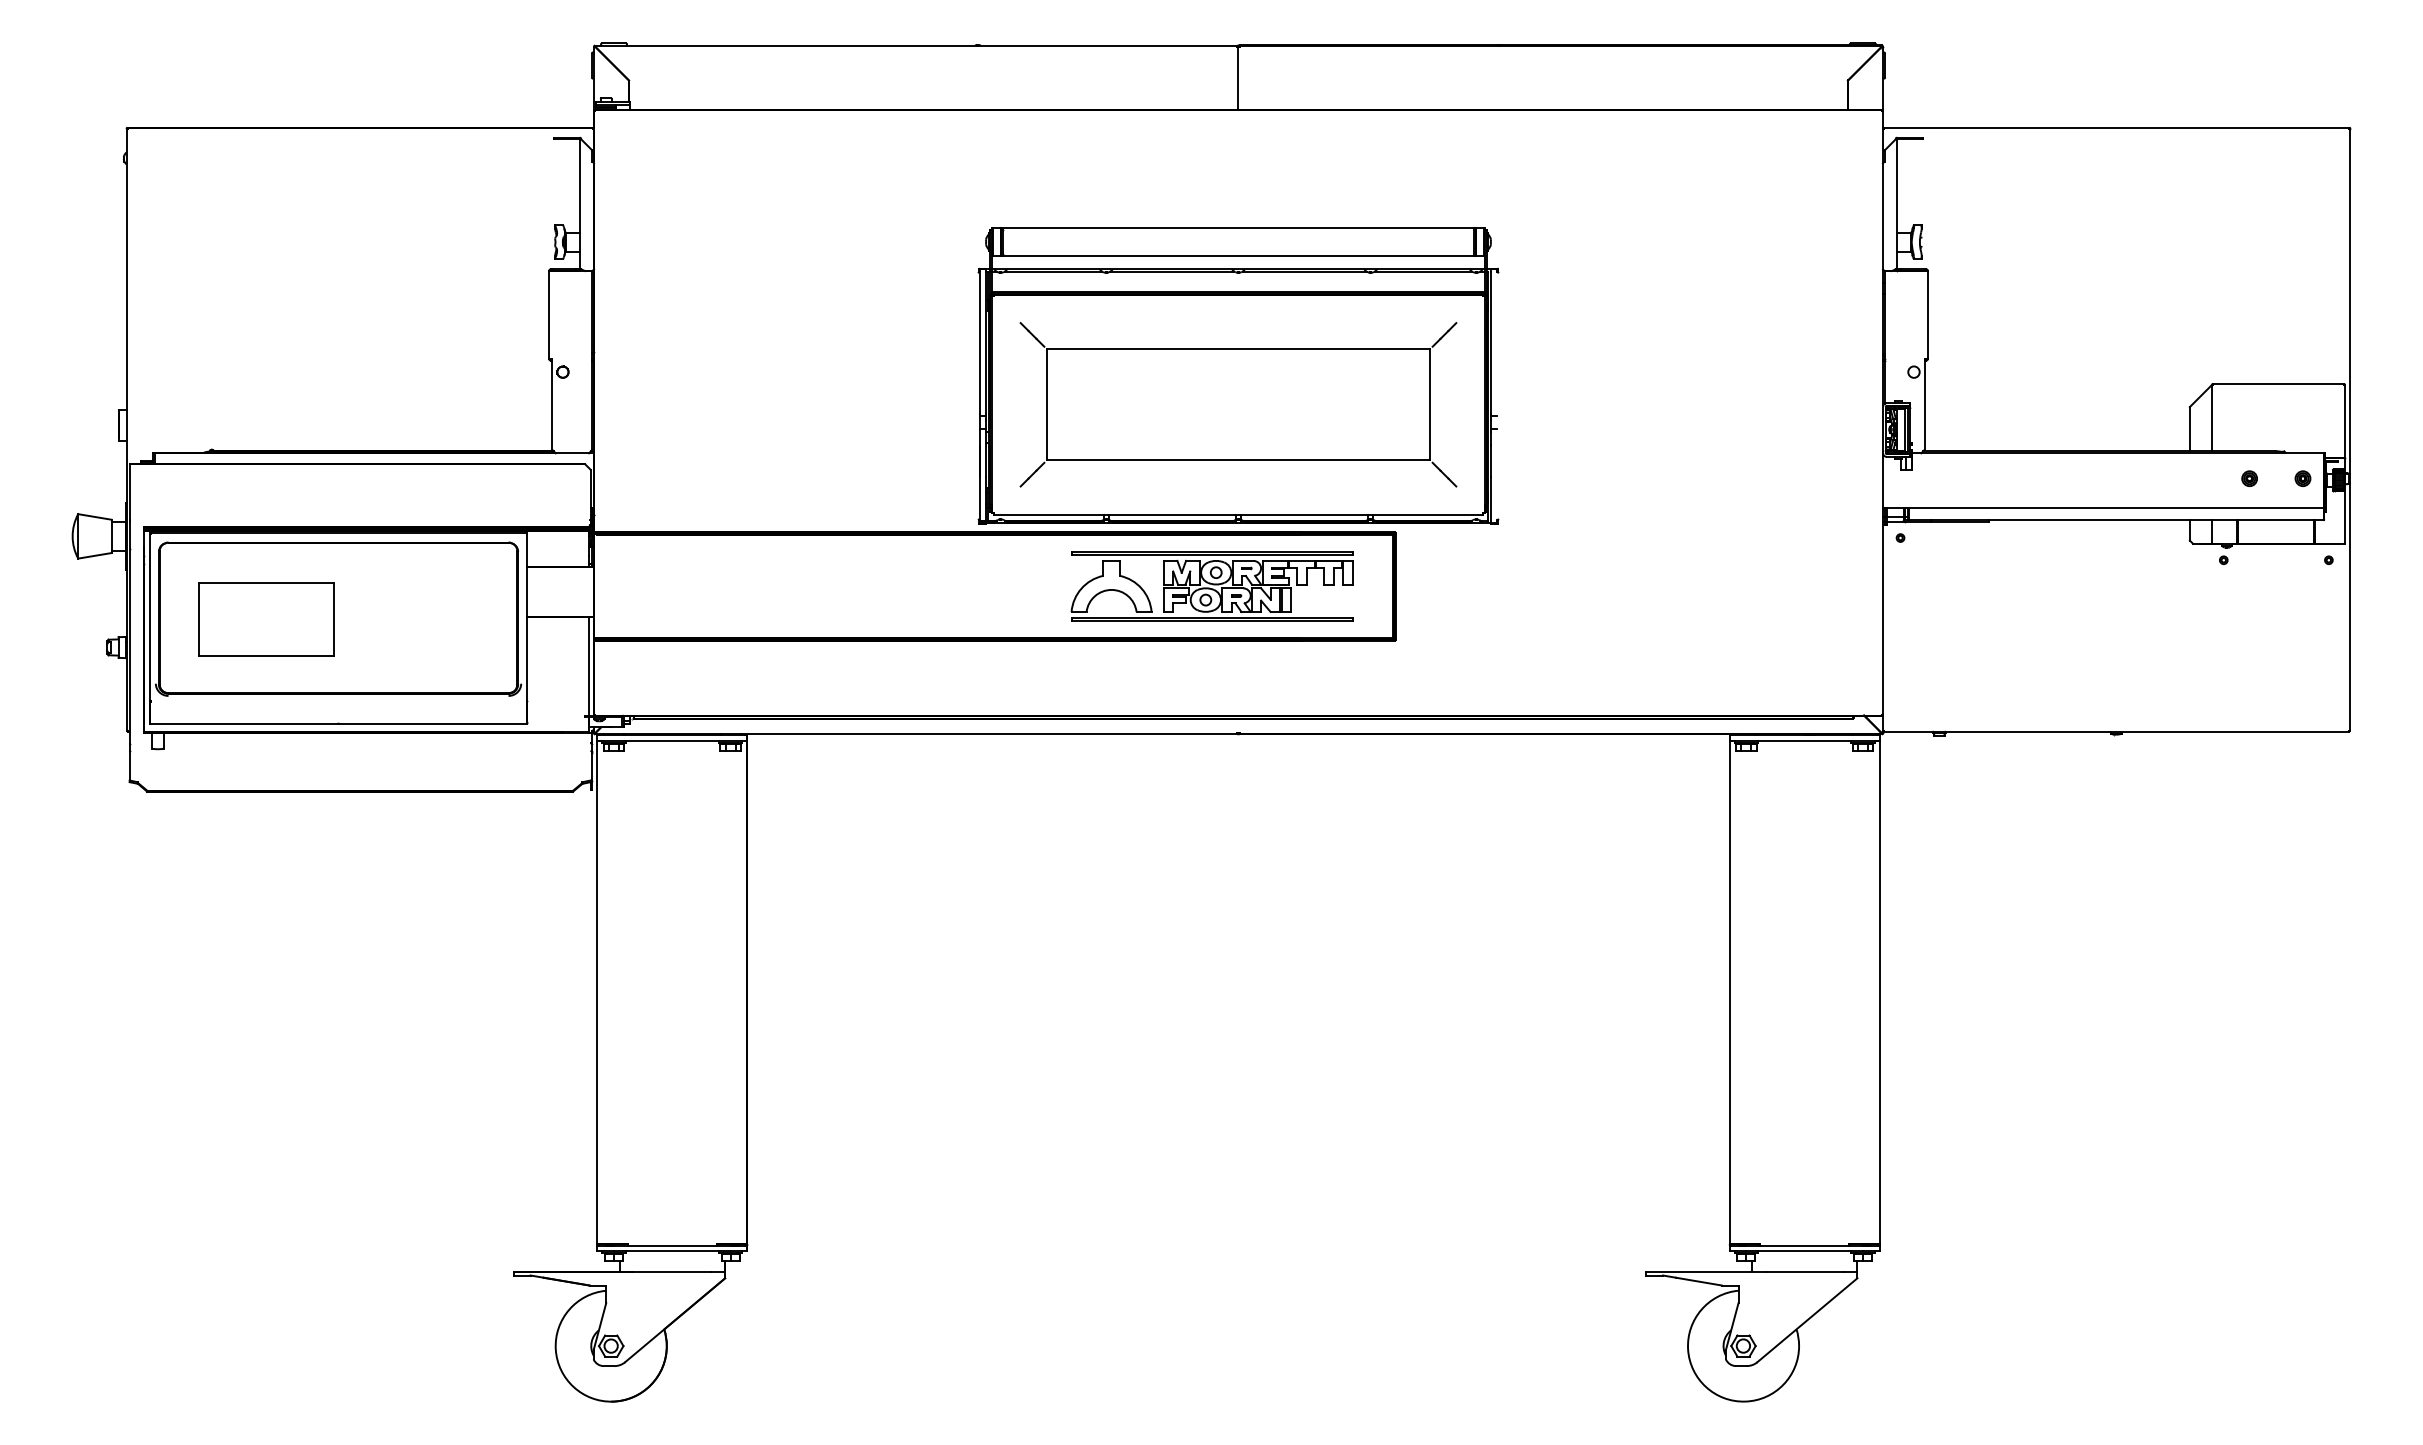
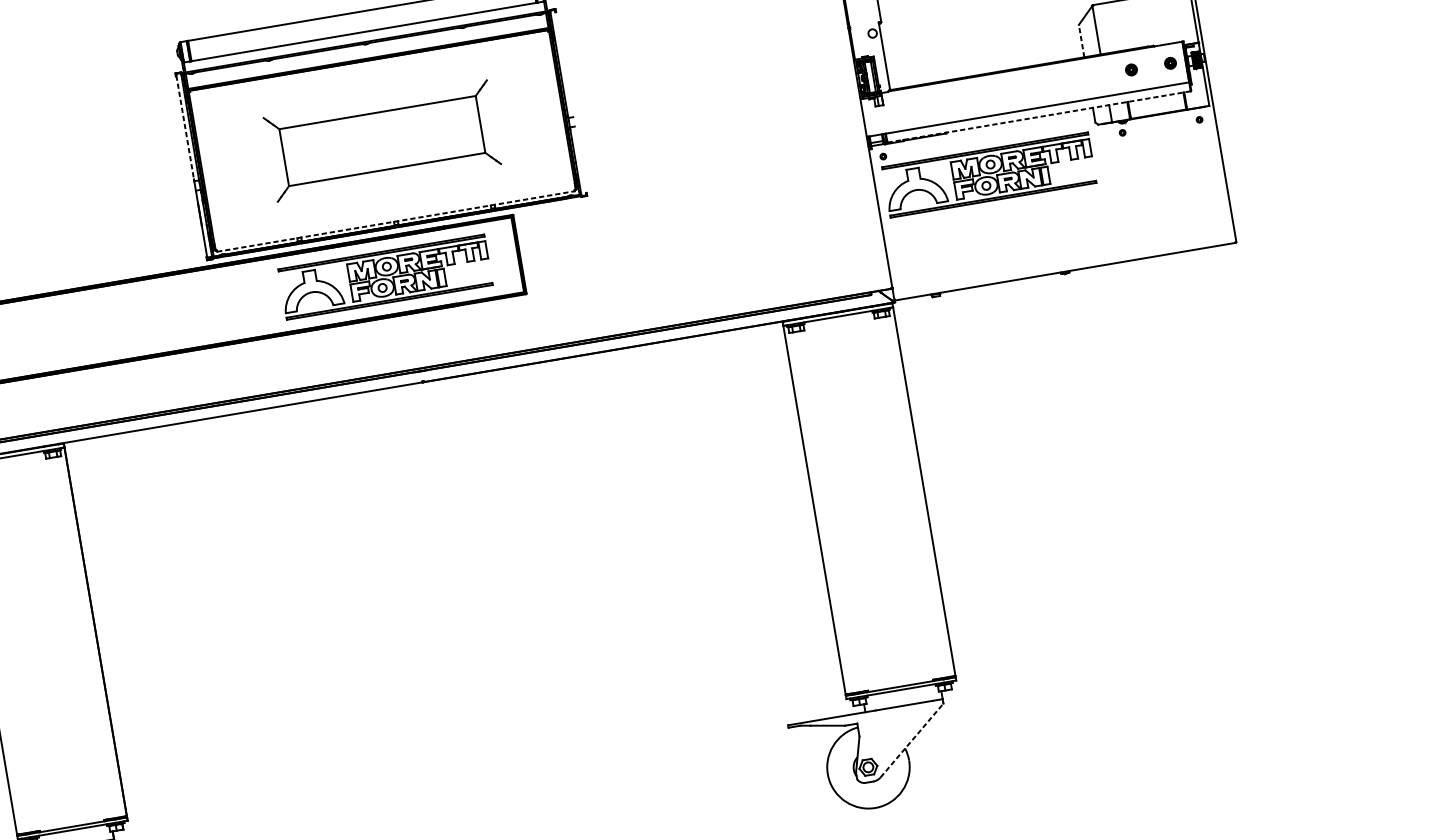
line: (979, 343) -> (185, 128), solid -> dashed
part: (1238, 404) -> (382, 140), size x0.7
line: (2189, 428) -> (1081, 40), solid -> dashed
line: (1239, 514) -> (396, 221), solid -> dashed
line: (2115, 520) -> (1038, 117), solid -> dashed
part: (2036, 586) -> (988, 175), added
line: (1807, 1319) -> (911, 739), solid -> dashed

